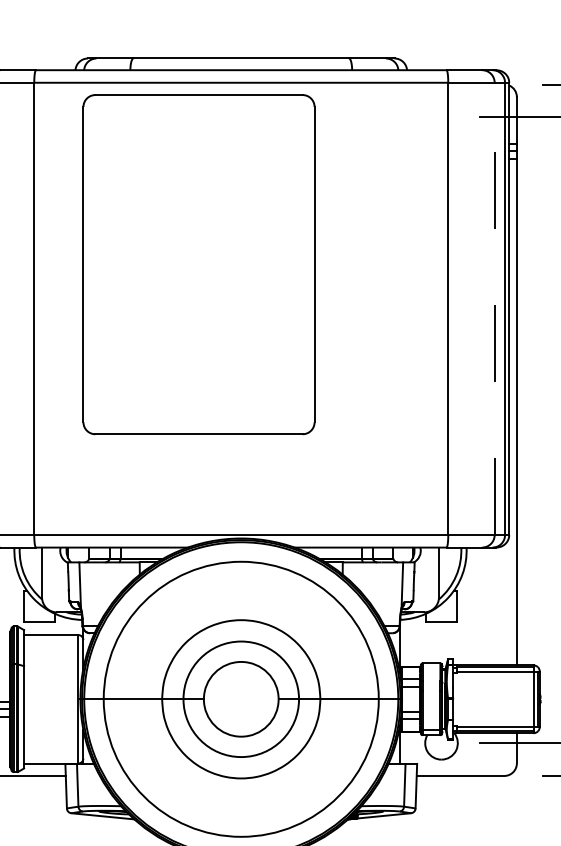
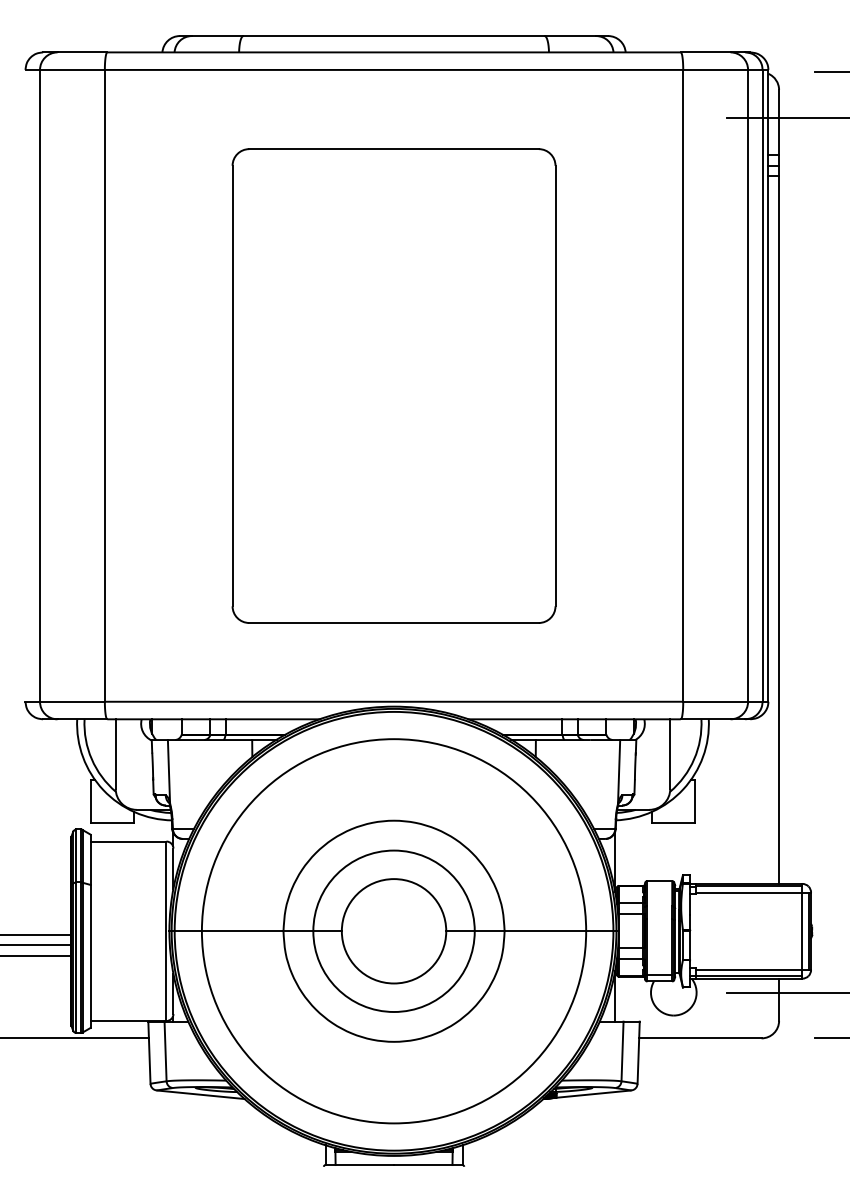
part: (198, 264) -> (393, 385), moved
line: (494, 308) -> (748, 385), dashed -> solid

